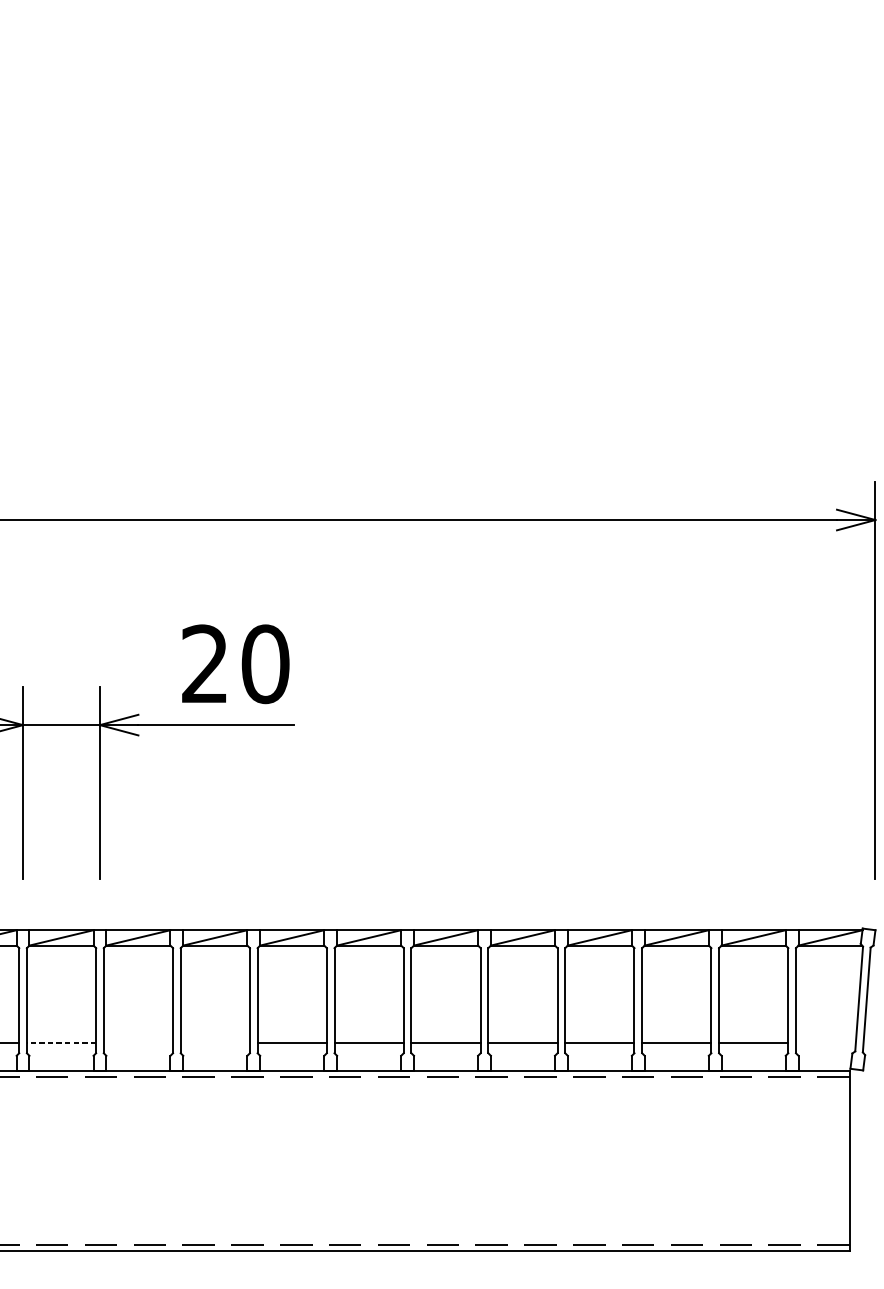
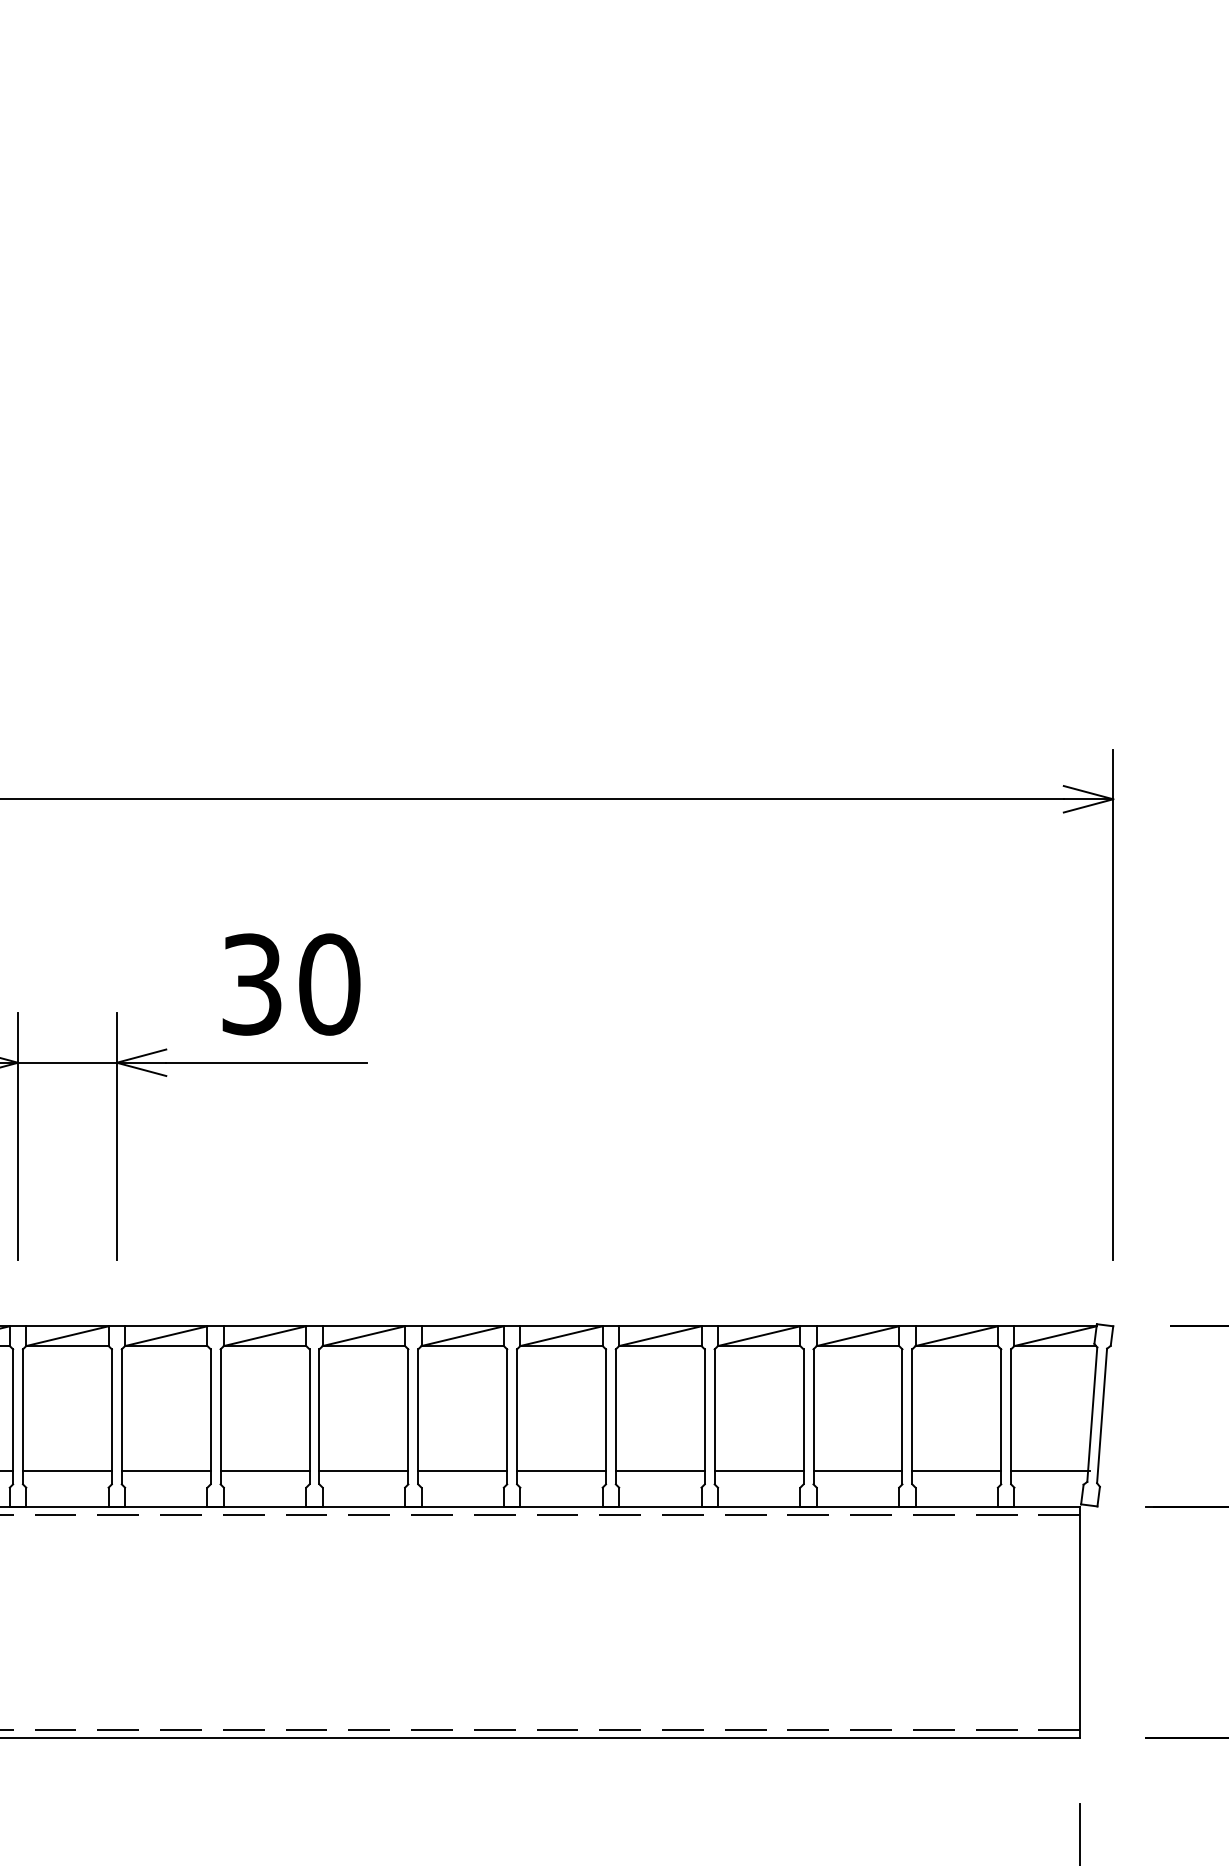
text: (204, 664) -> (251, 984), 20 -> 30
line: (60, 1043) -> (66, 1471), dashed -> solid
line: (137, 1043) -> (165, 1471), added
line: (214, 1043) -> (264, 1471), added
line: (826, 1043) -> (1050, 1471), added

